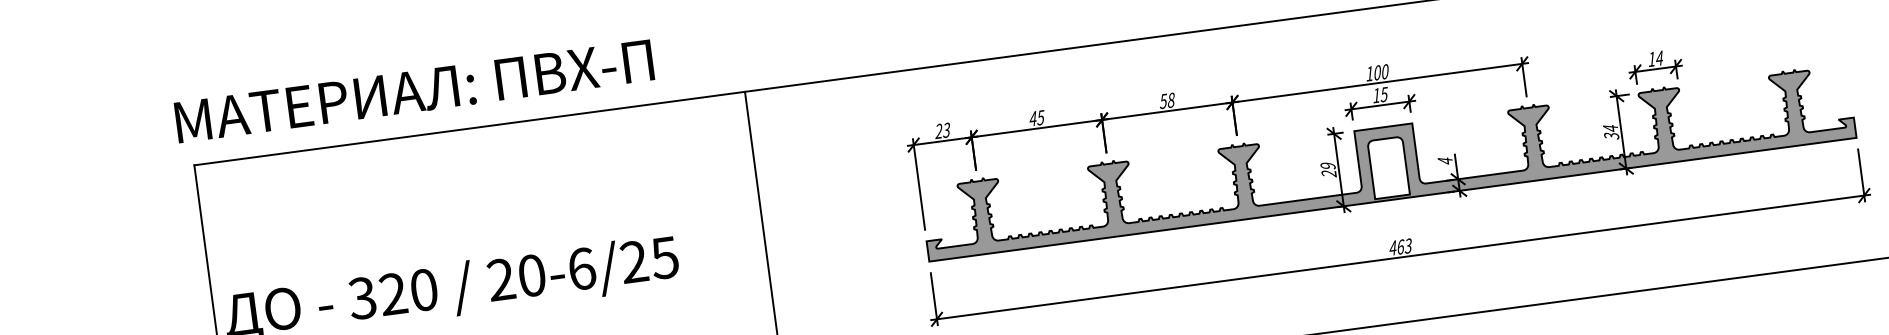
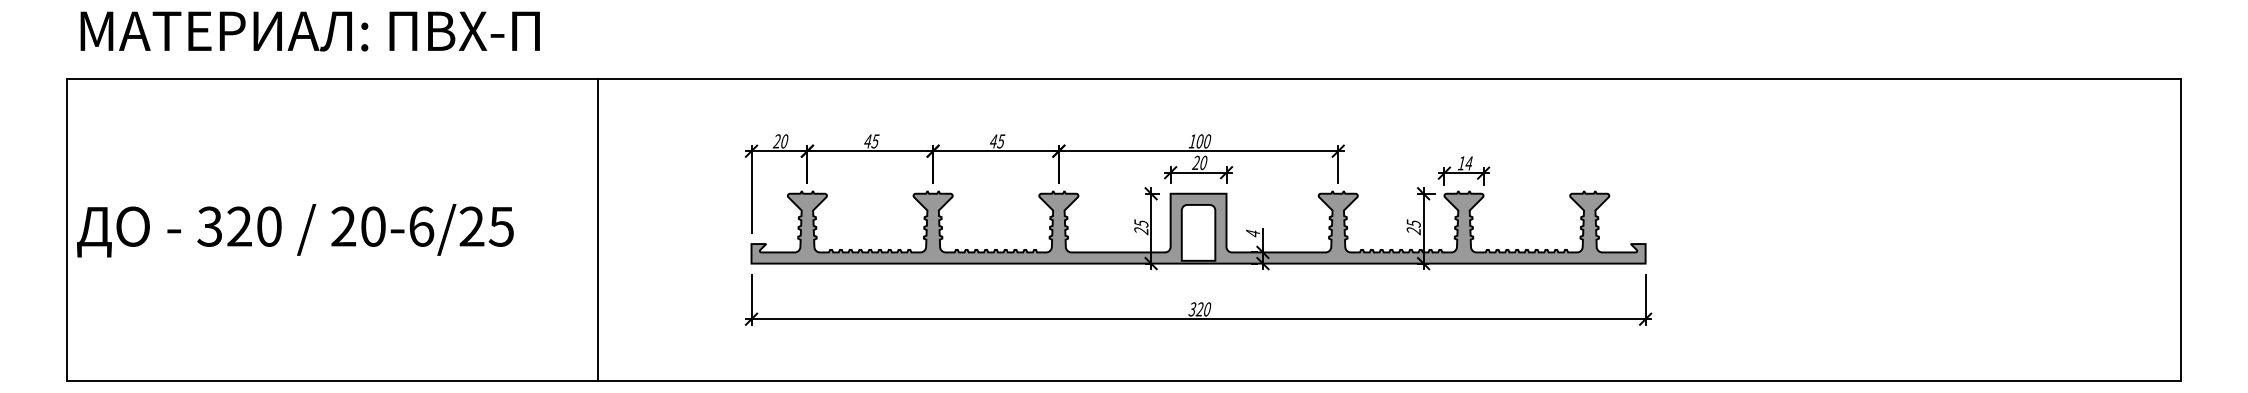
text: (413, 91) -> (309, 31), moved
text: (1379, 94) -> (1199, 162), 15 -> 20
text: (1167, 100) -> (997, 141), 58 -> 45
text: (946, 130) -> (784, 141), 23 -> 20
text: (1610, 132) -> (1413, 227), 34 -> 25
text: (1328, 166) -> (1141, 223), 29 -> 25
text: (1400, 247) -> (1199, 309), 463 -> 320

